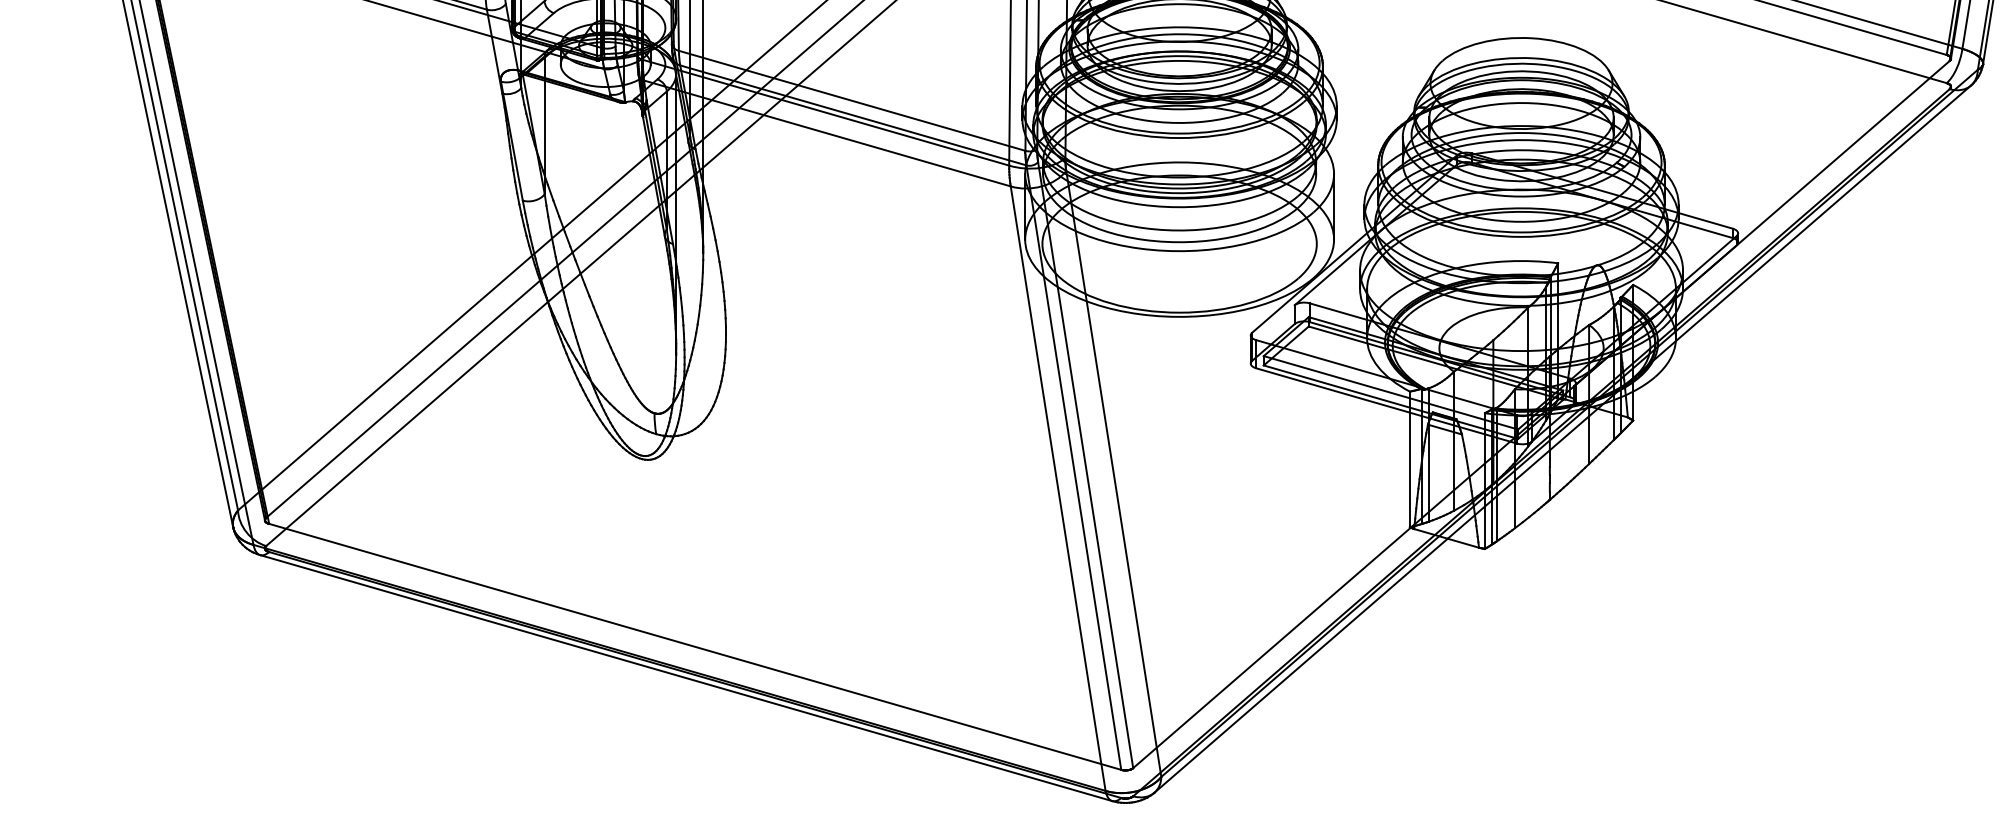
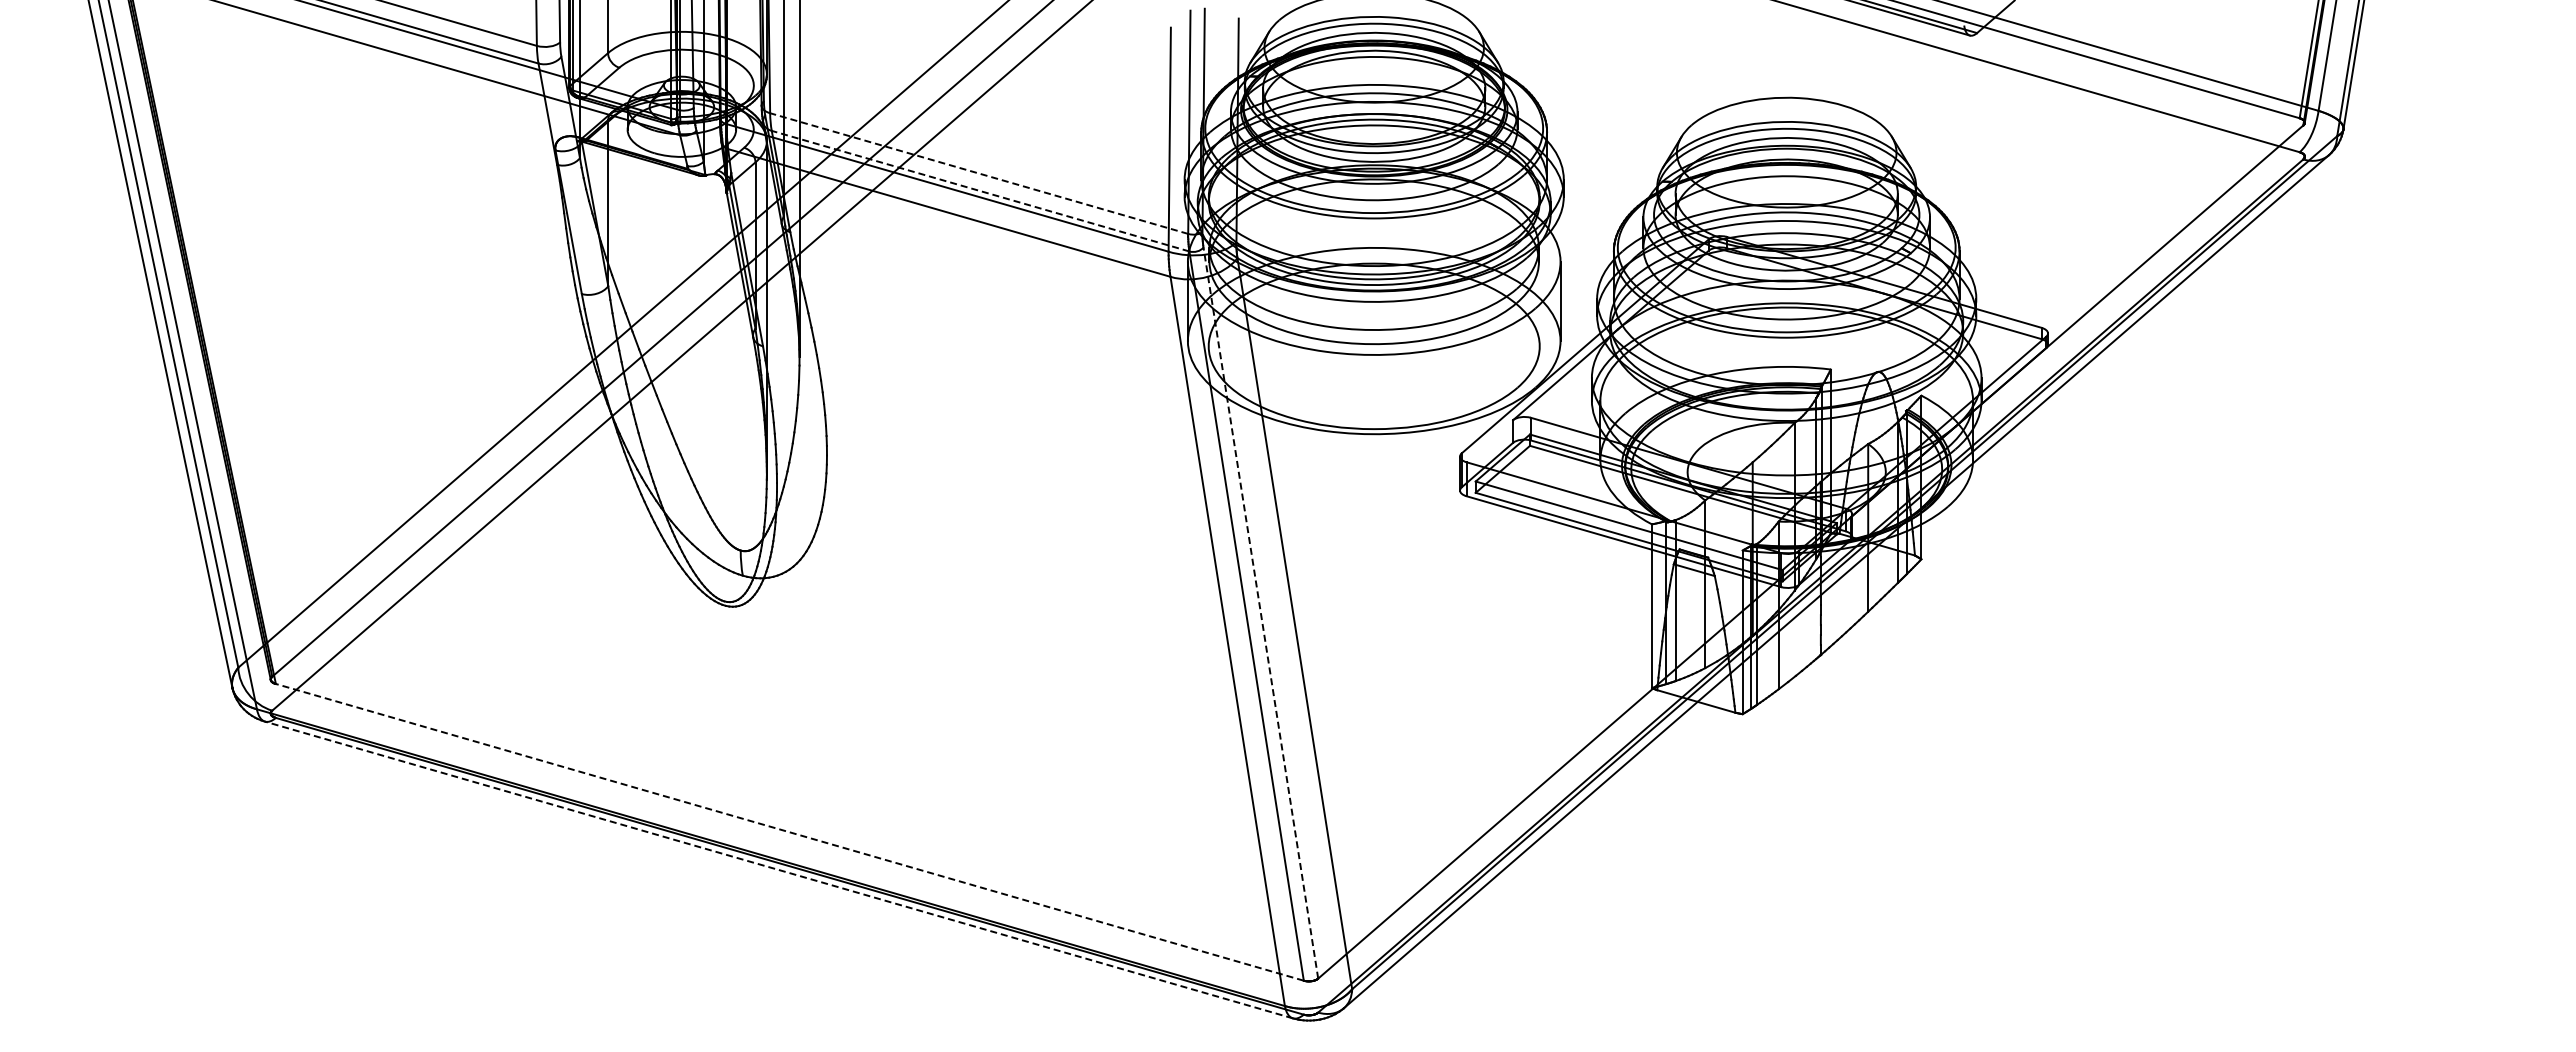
line: (852, 100) -> (979, 173), solid -> dashed
line: (853, 115) -> (980, 191), solid -> dashed
line: (1085, 464) -> (1260, 612), solid -> dashed
line: (694, 647) -> (789, 832), solid -> dashed
line: (685, 678) -> (778, 870), solid -> dashed

